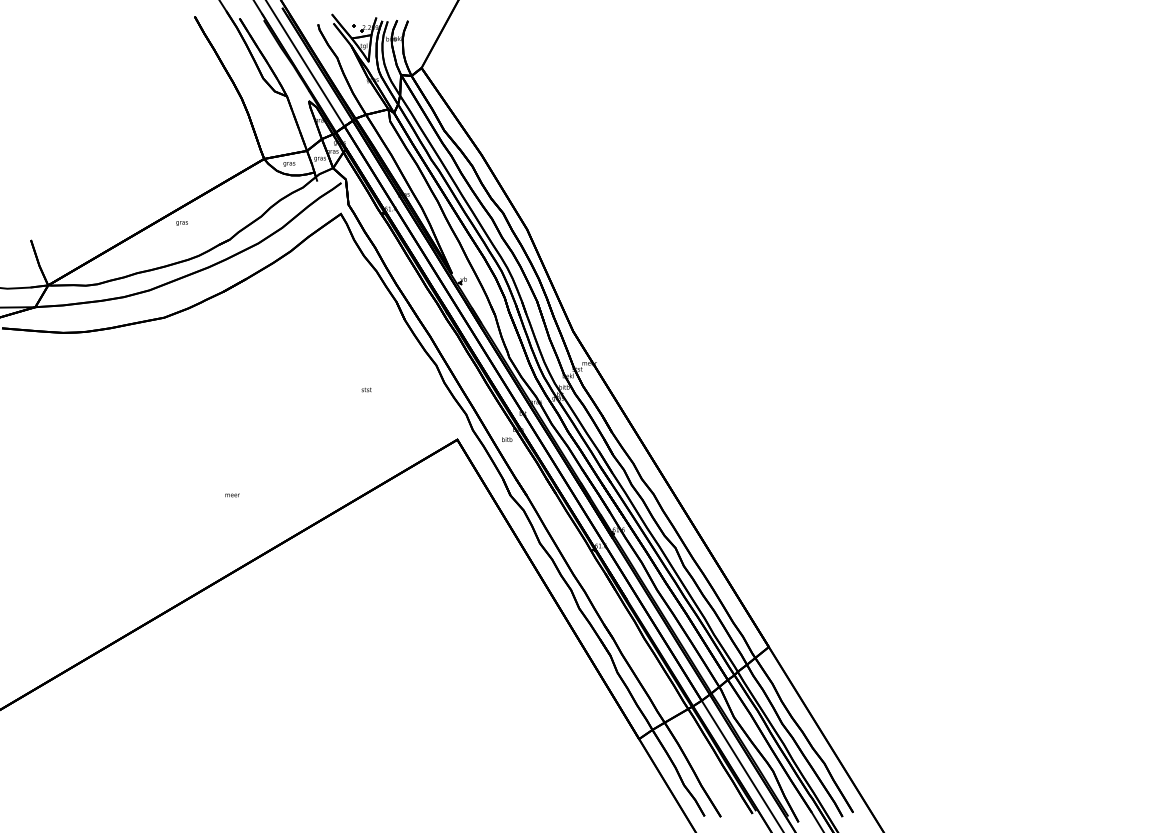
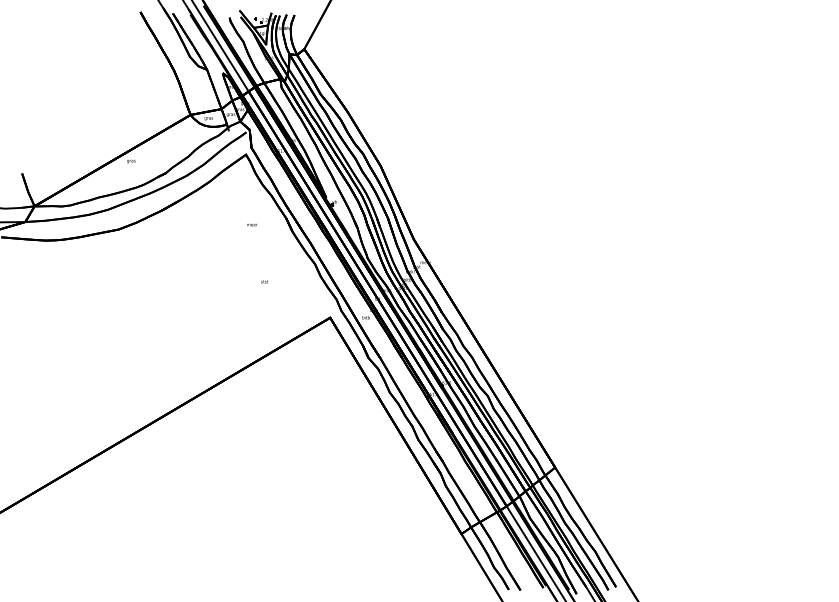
text: (232, 495) -> (252, 225), moved

